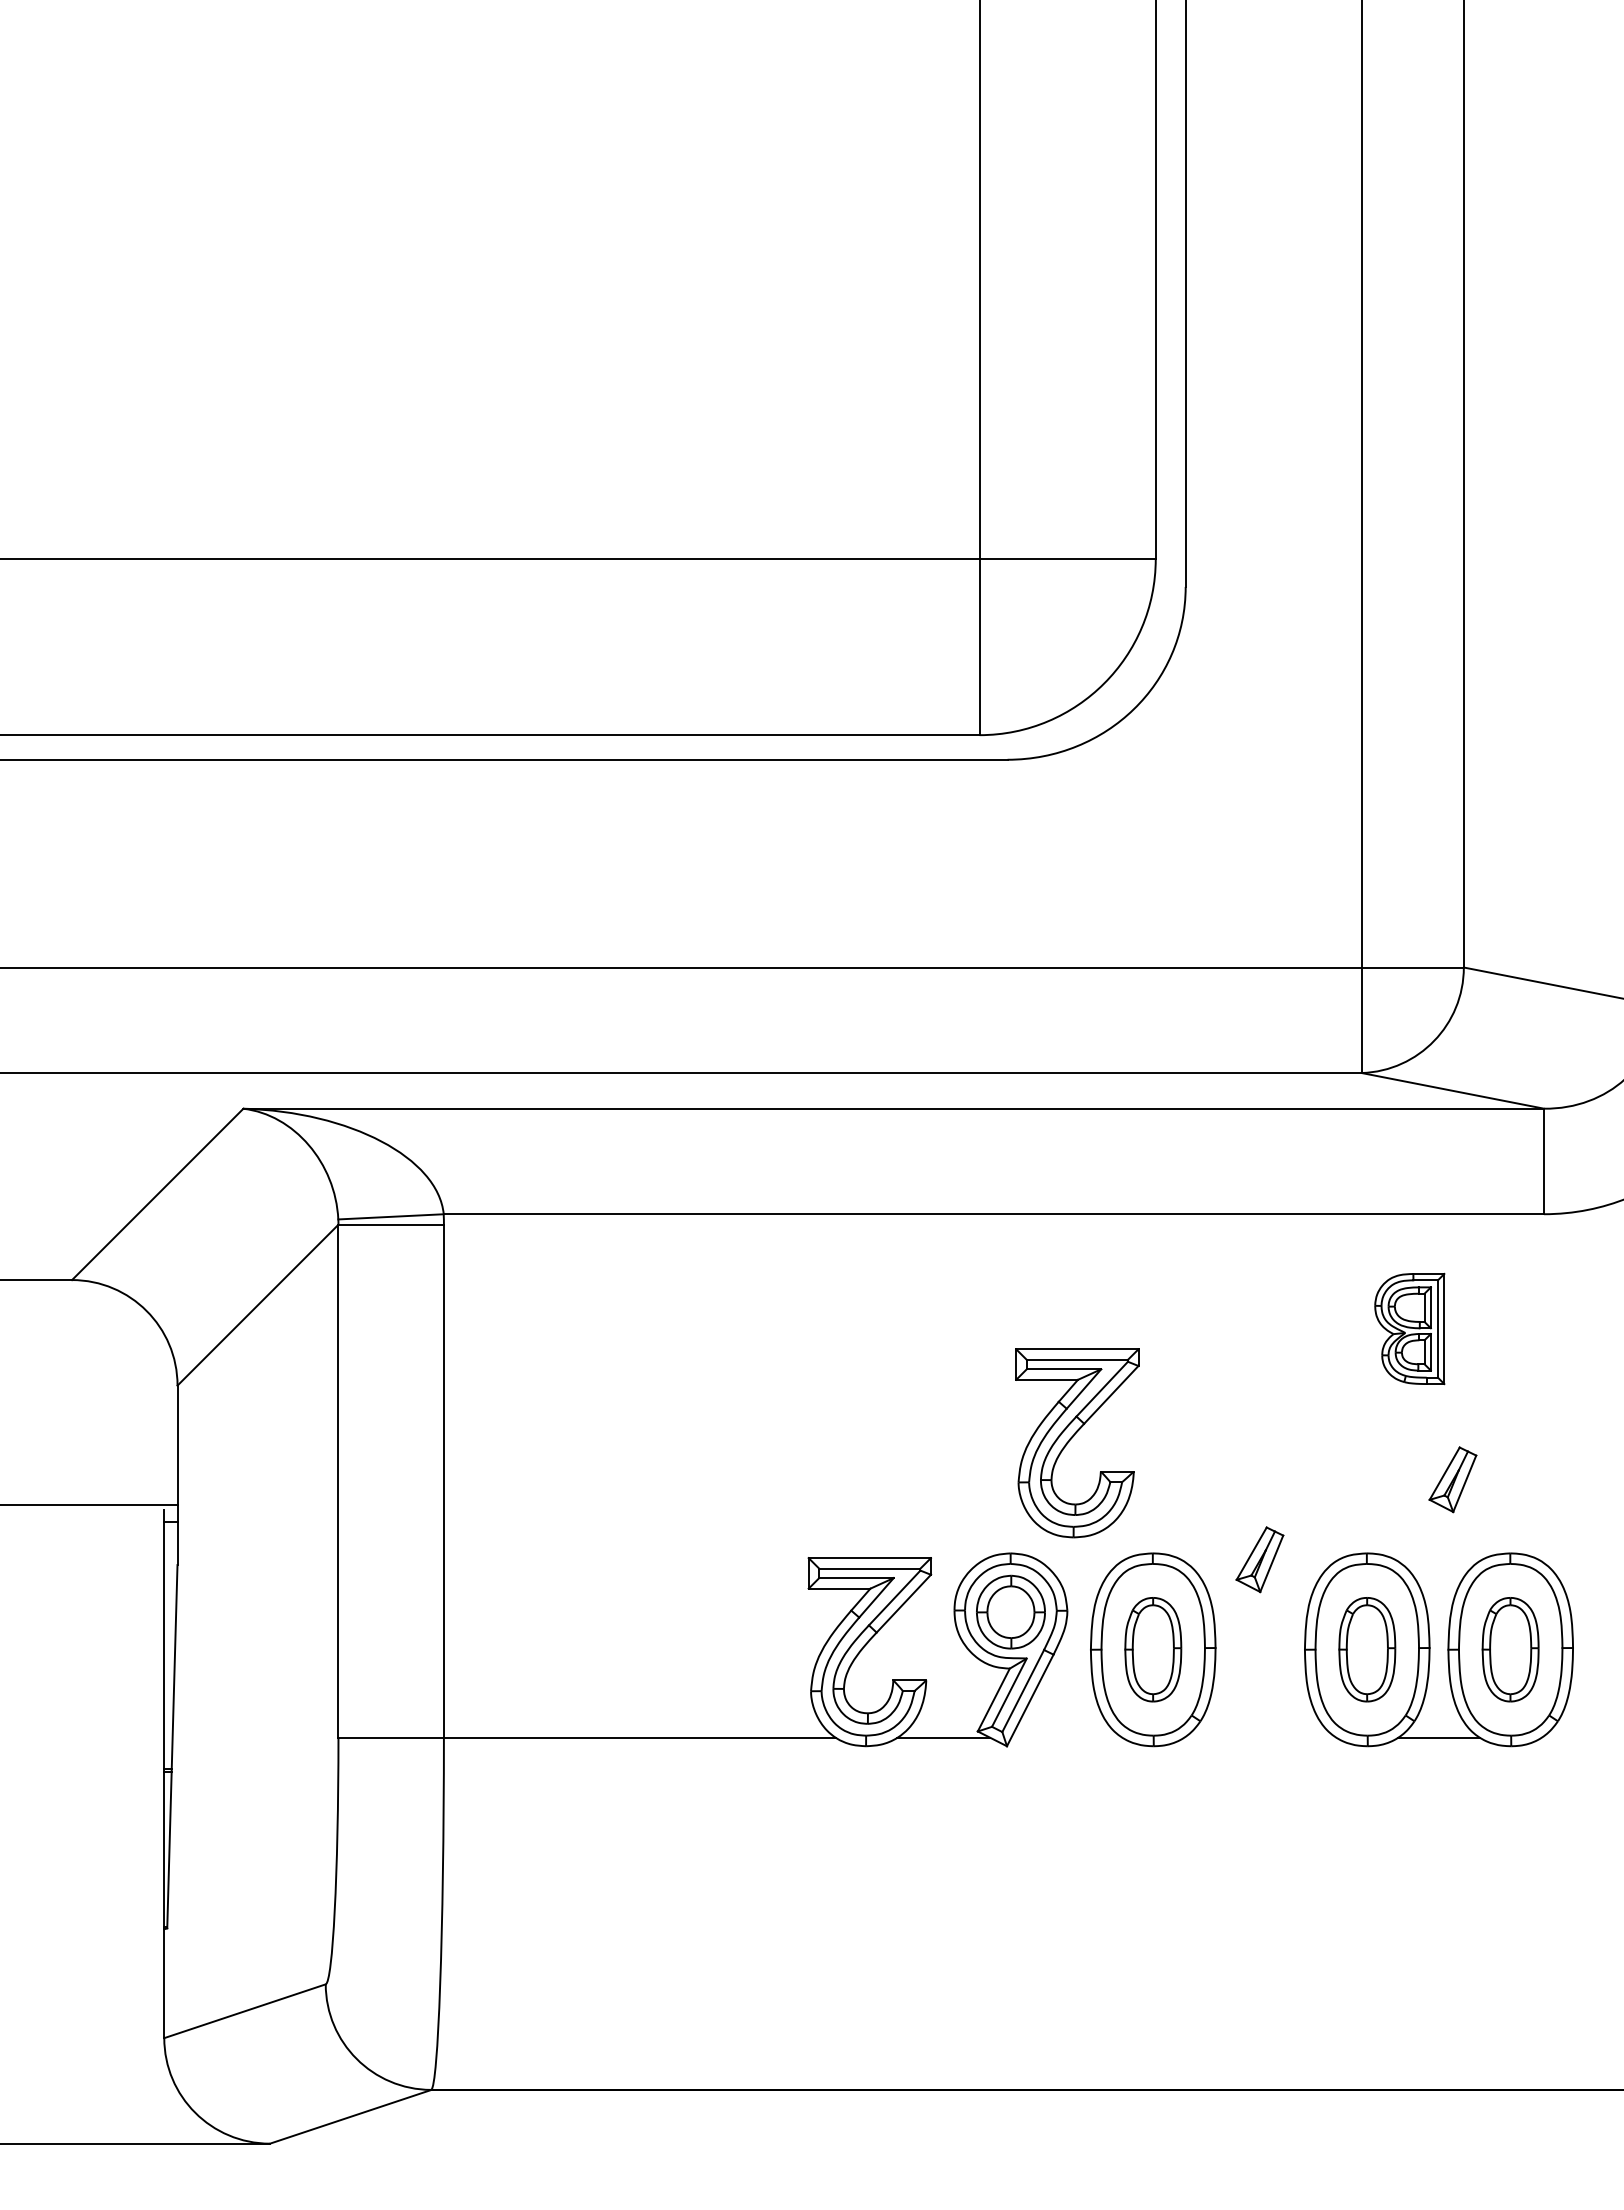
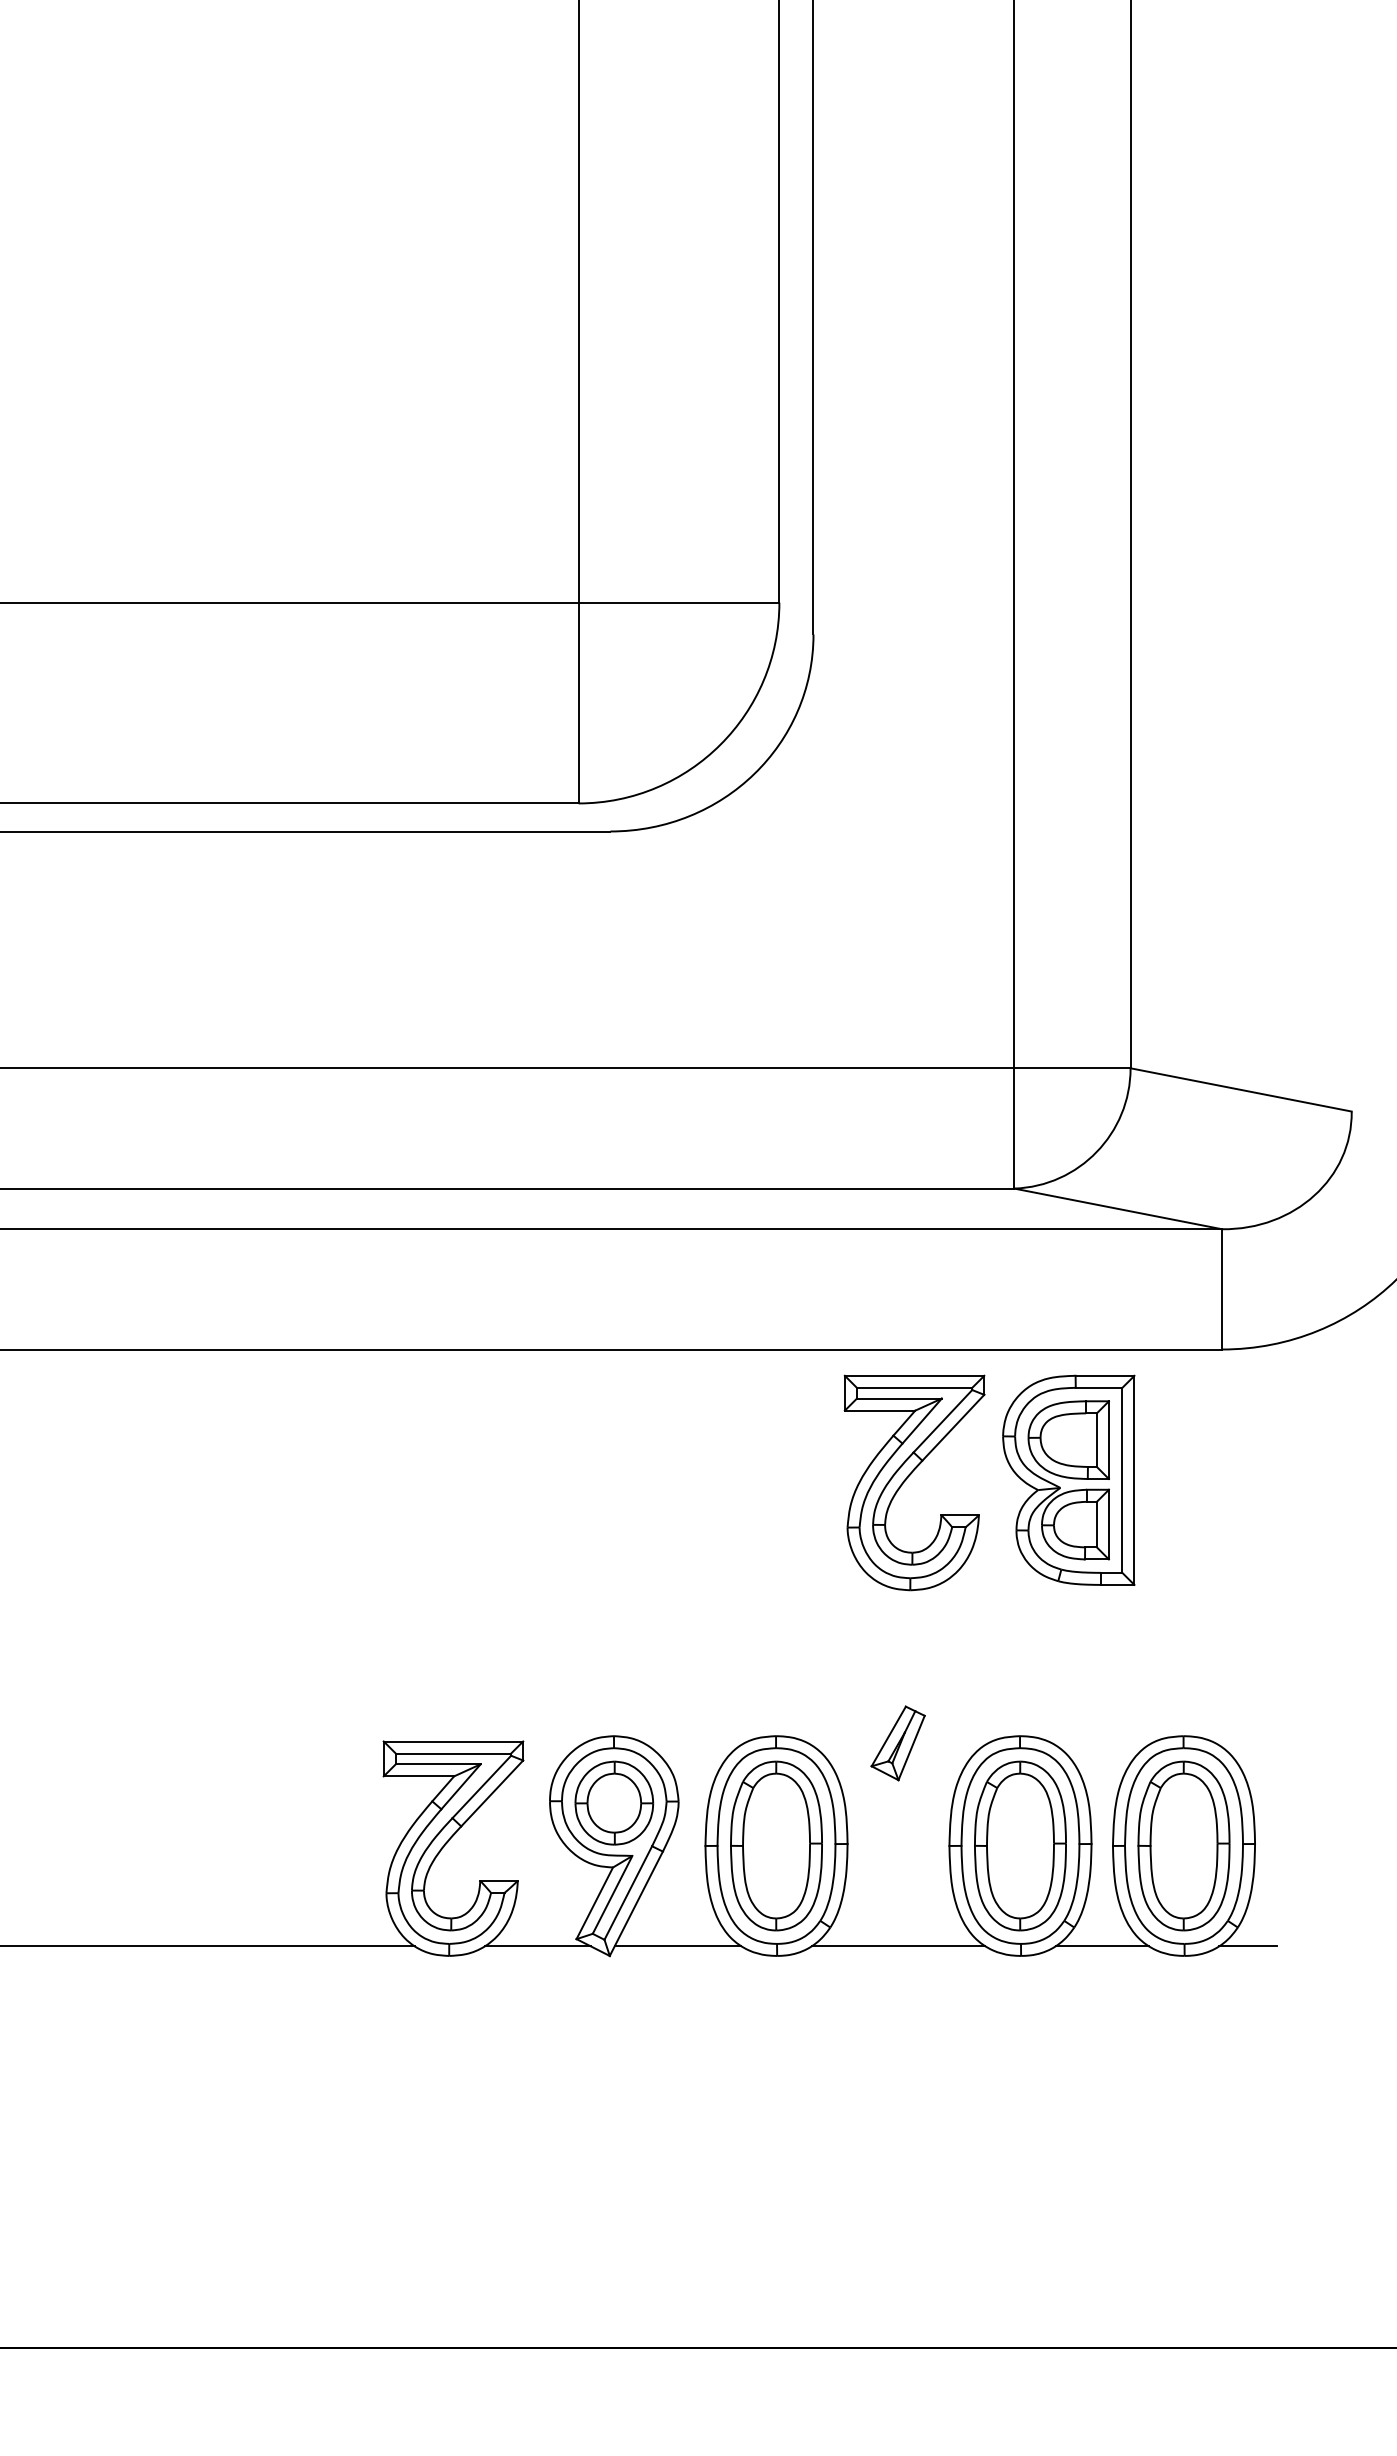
part: (1409, 1328) -> (1068, 1479), size x1.67
part: (1072, 1438) -> (909, 1477), moved
part: (1452, 1479) -> (1117, 1651), removed
part: (1153, 1649) -> (776, 1845), size x1.43
part: (1367, 1649) -> (1020, 1845), size x1.43
part: (1510, 1649) -> (1183, 1845), size x1.43
line: (1066, 1737) -> (677, 1946), added
line: (1260, 1737) -> (898, 1946), added
line: (1566, 1737) -> (1247, 1946), added

